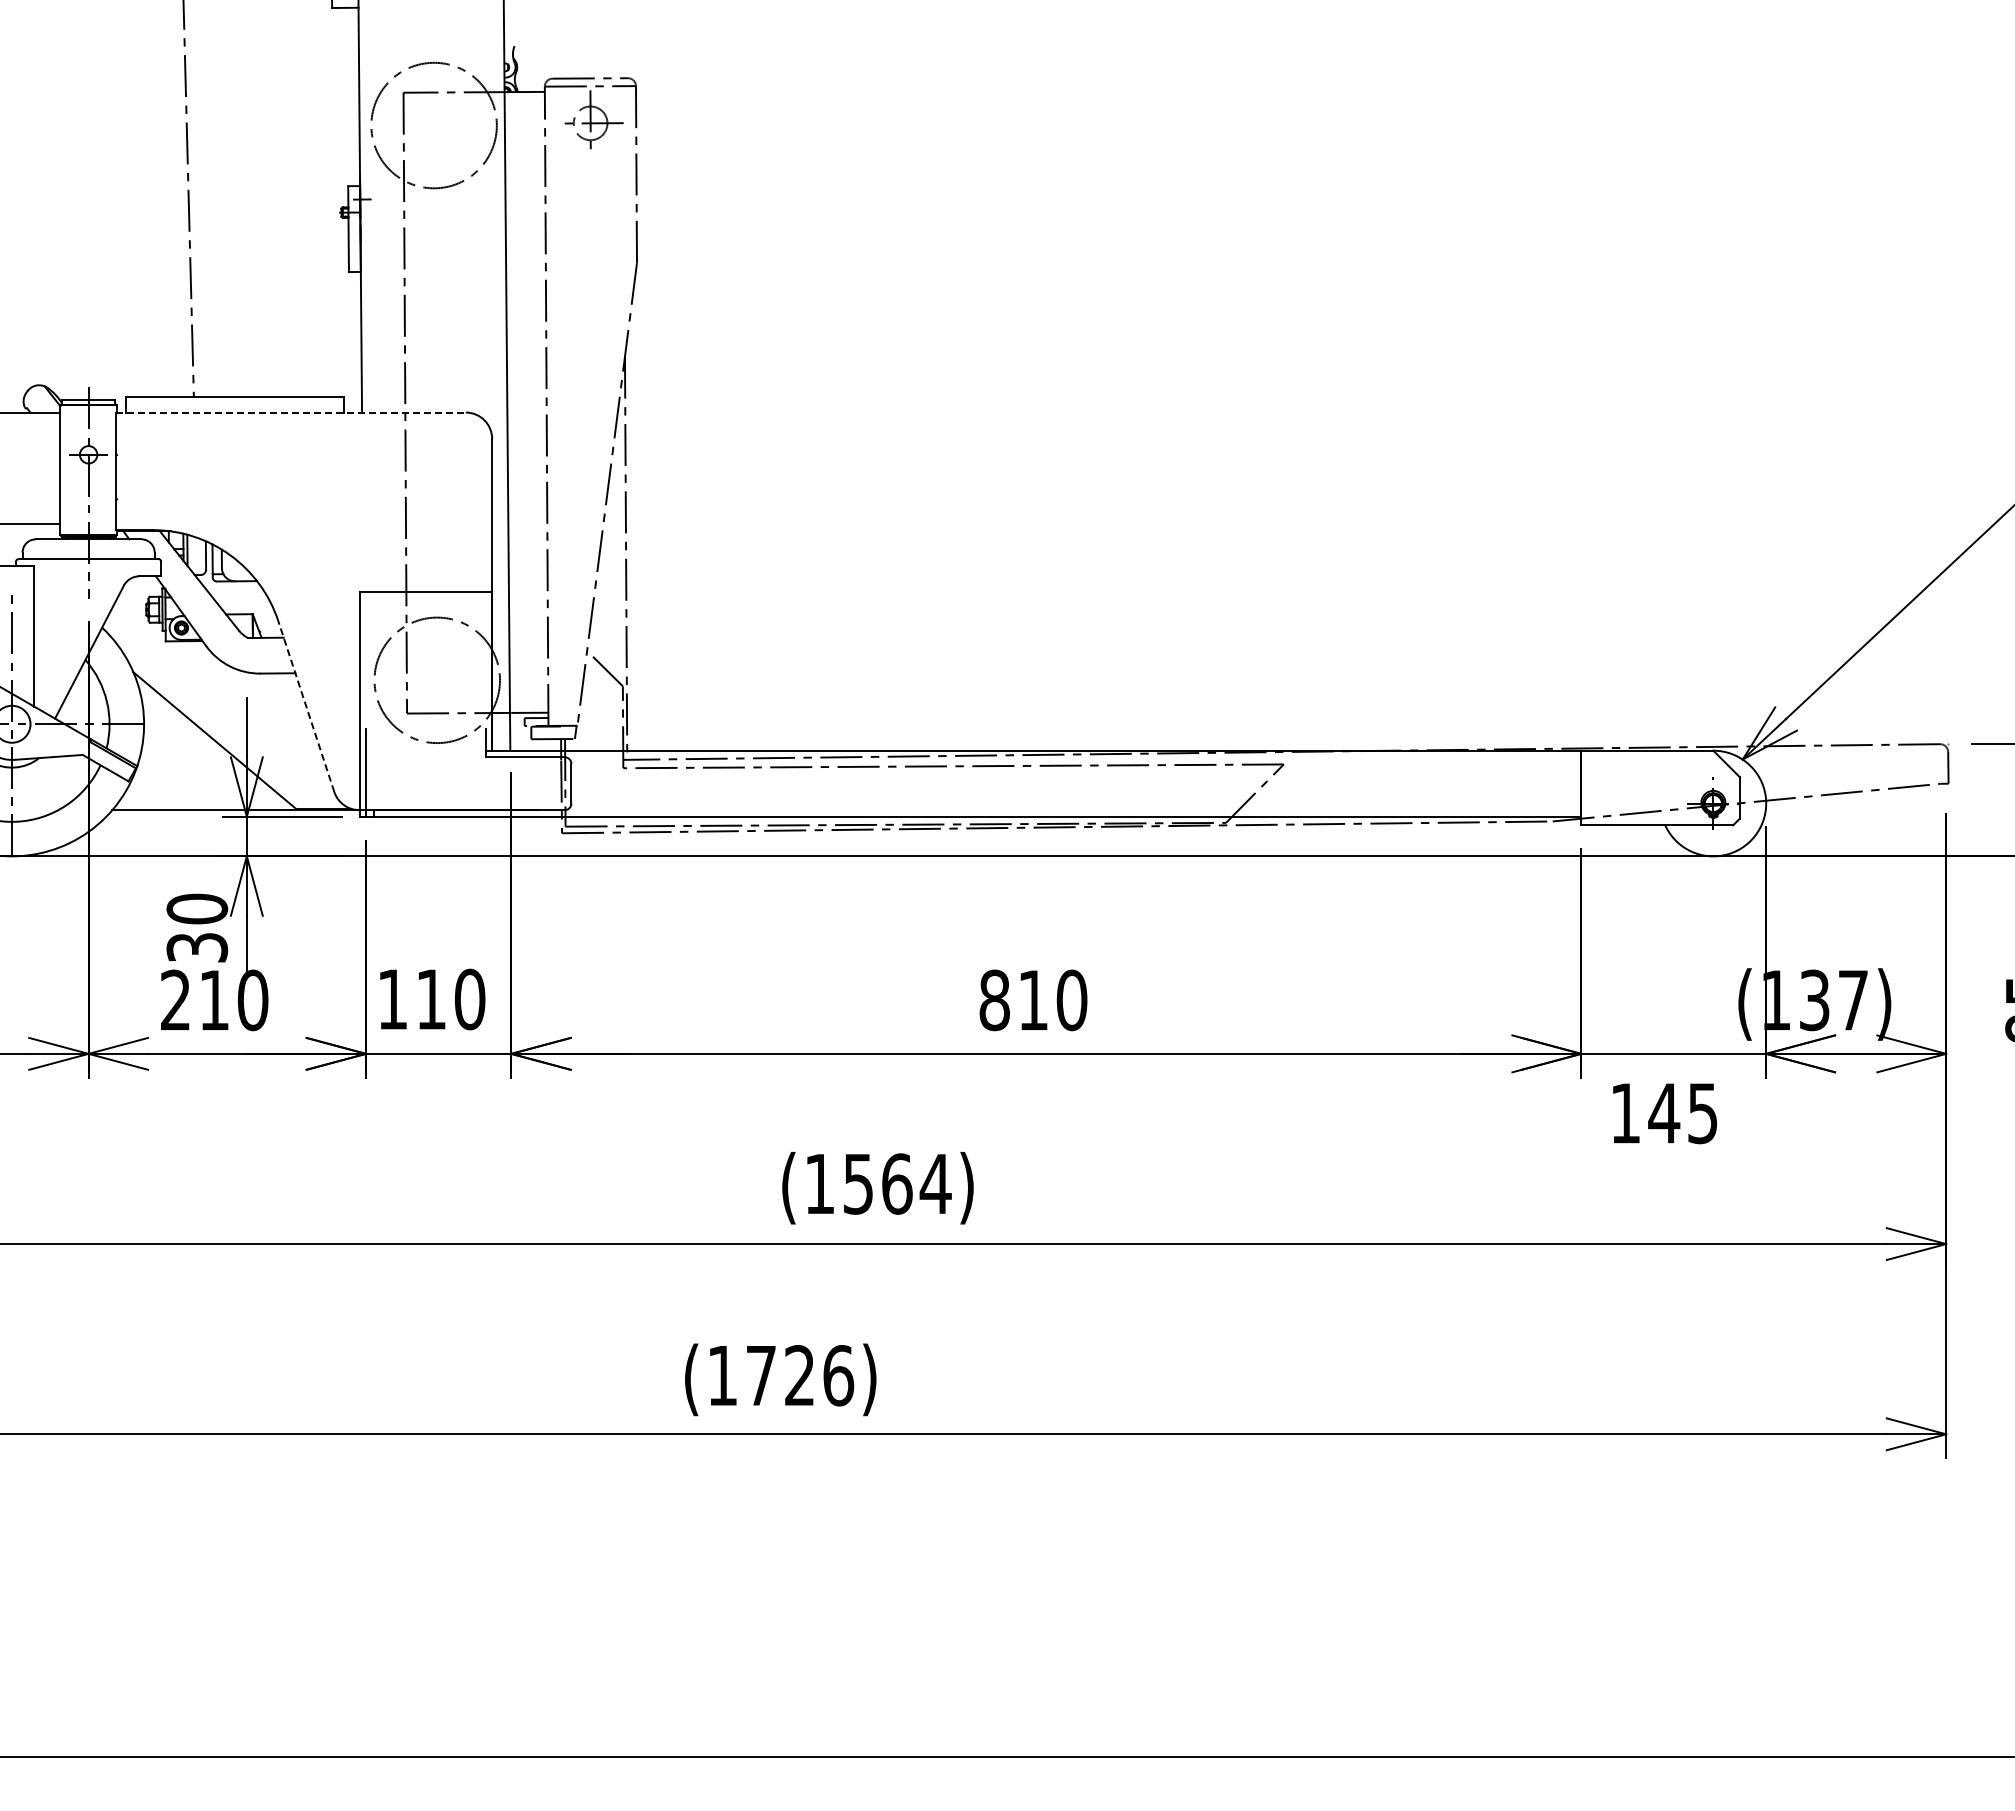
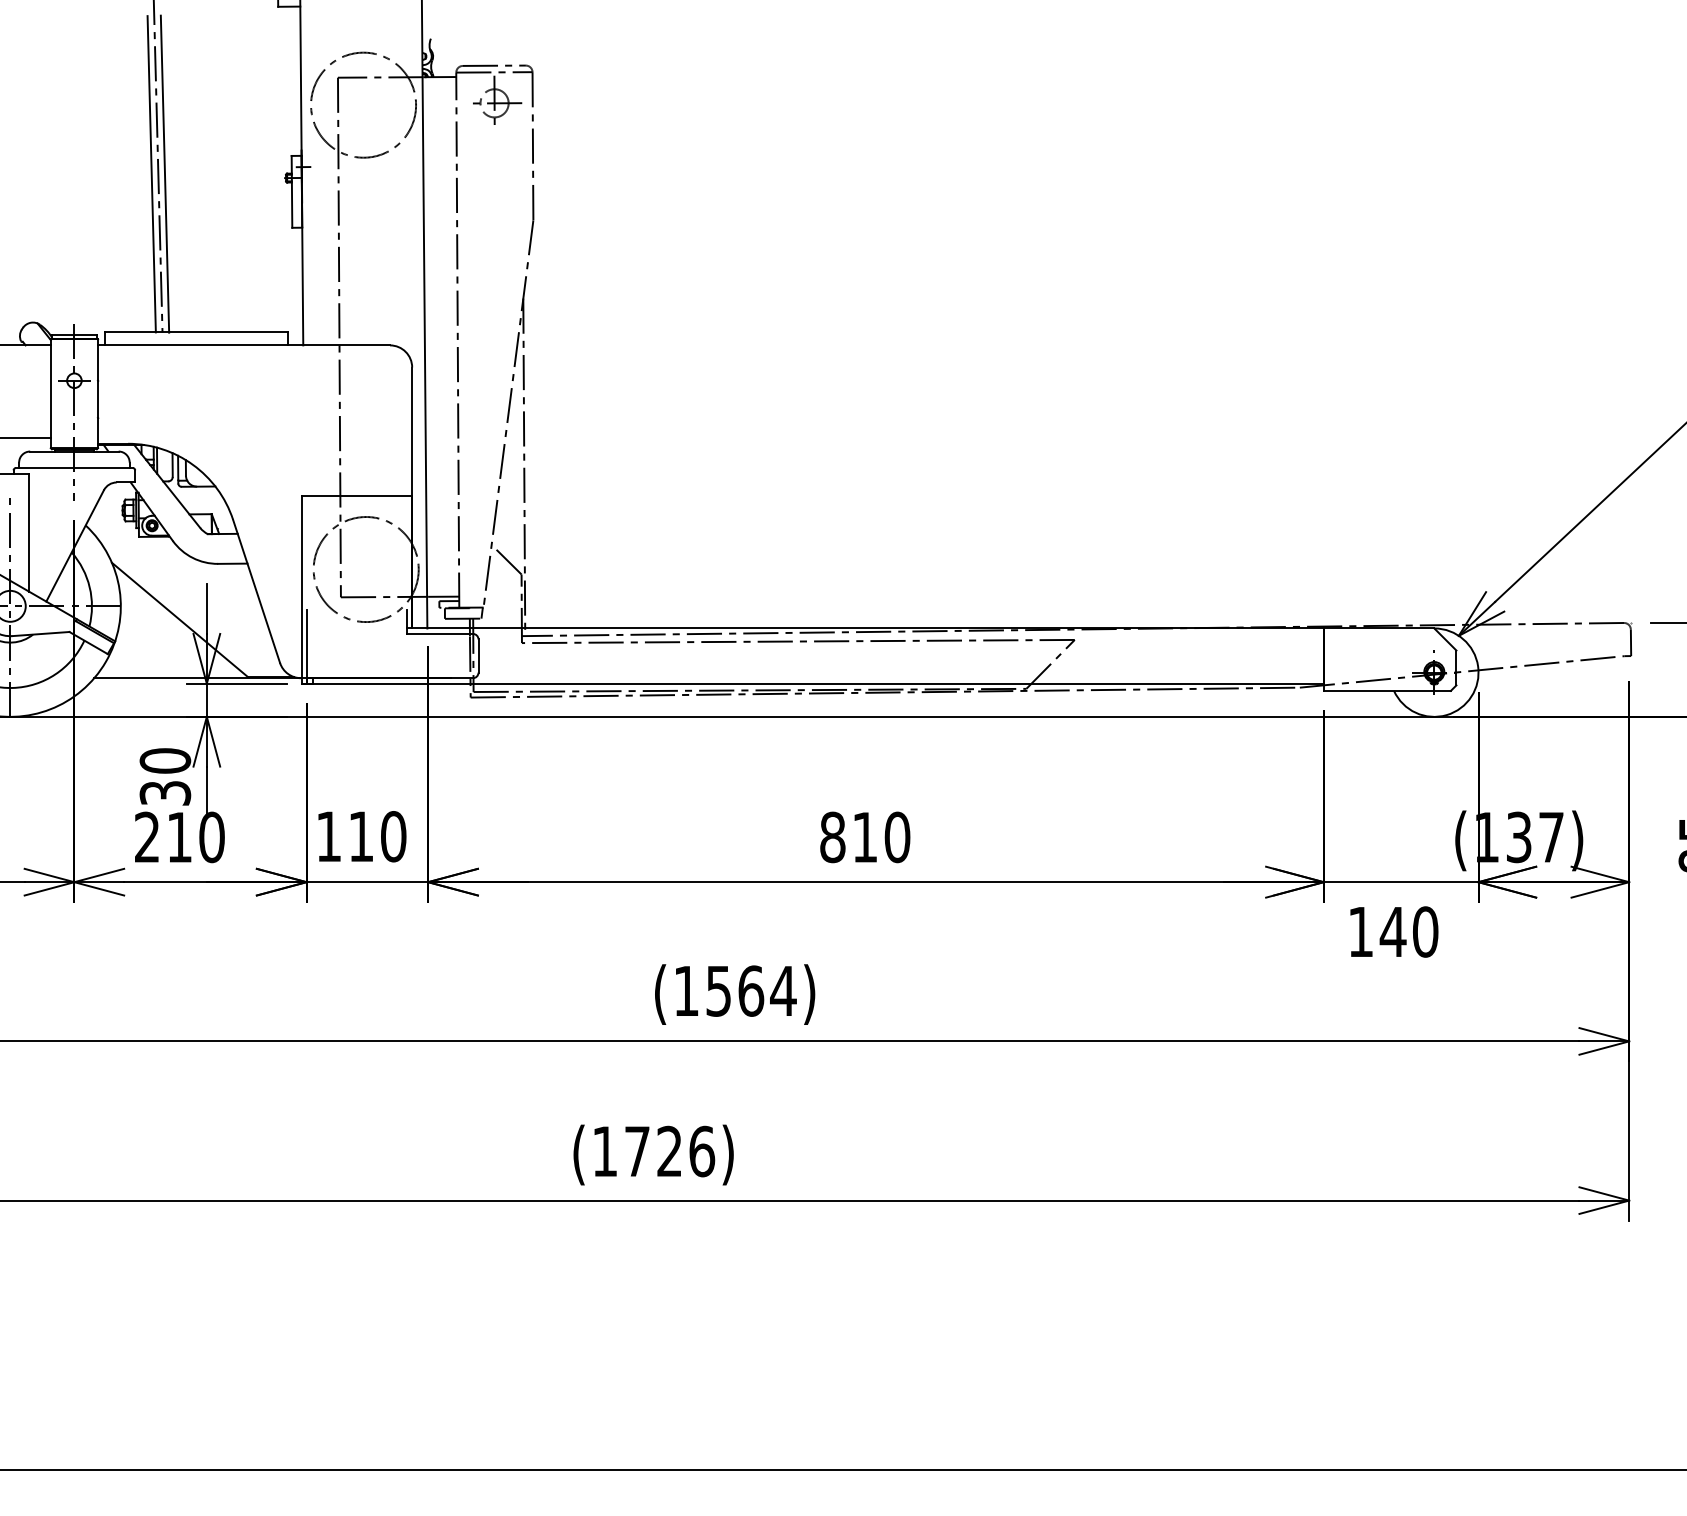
line: (196, 207) -> (164, 173), added
line: (180, 208) -> (151, 174), added
line: (291, 412) -> (244, 345), dashed -> solid
line: (306, 706) -> (256, 591), dashed -> solid
text: (1702, 1113) -> (1425, 932), 145 -> 140

